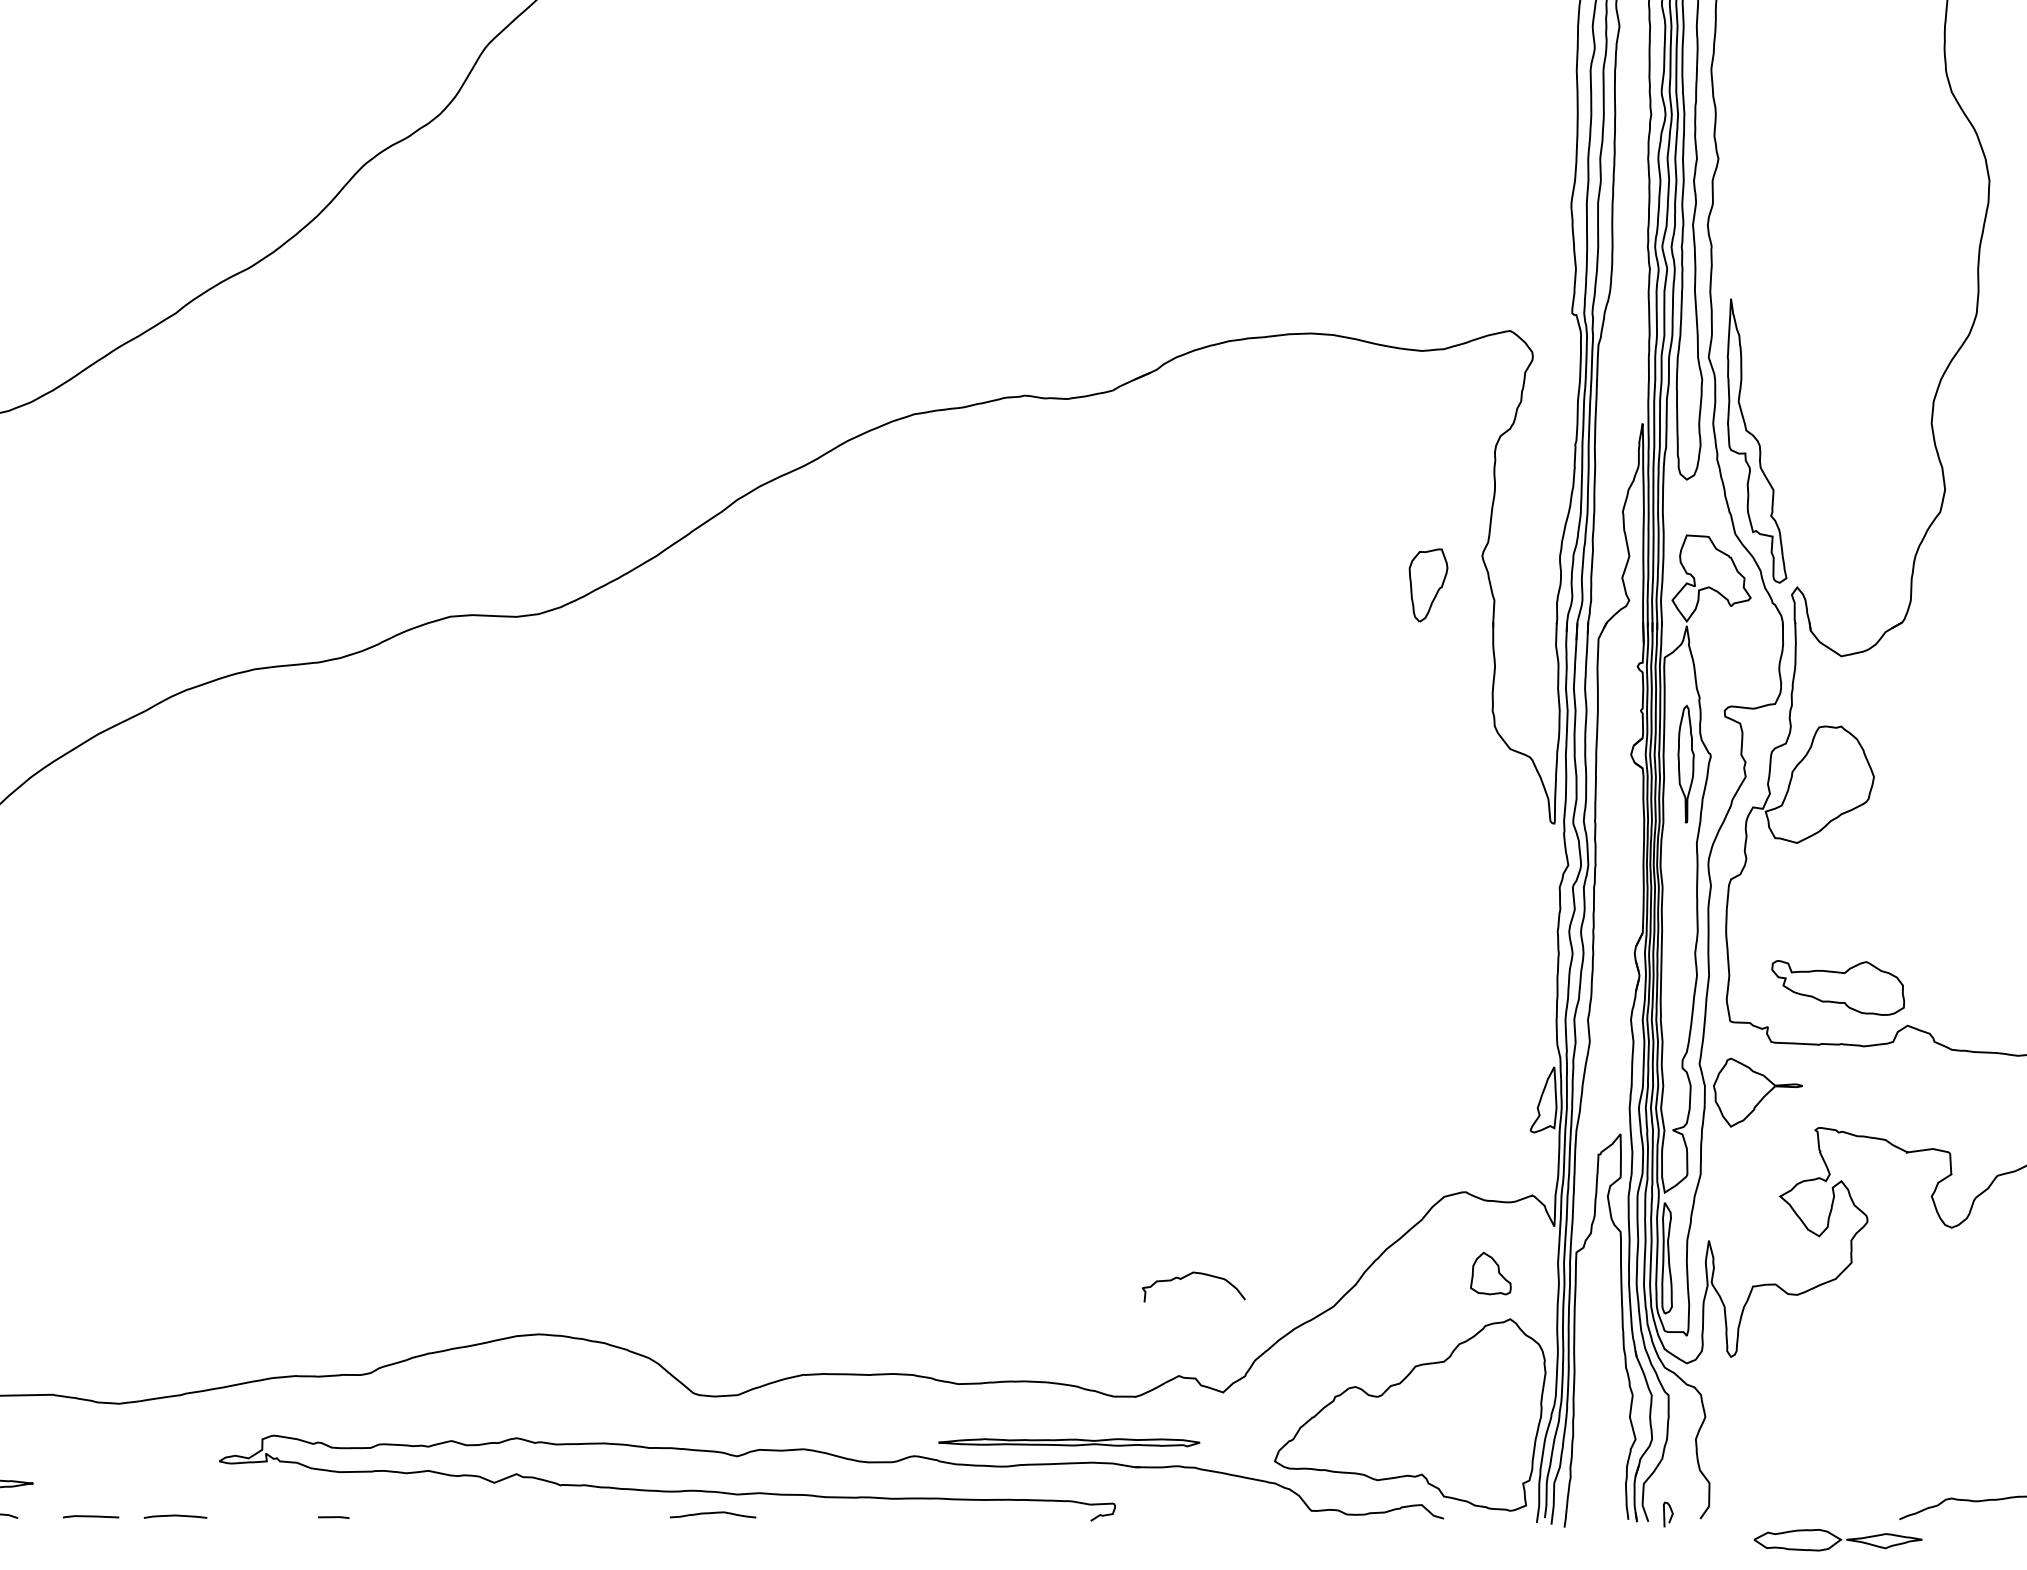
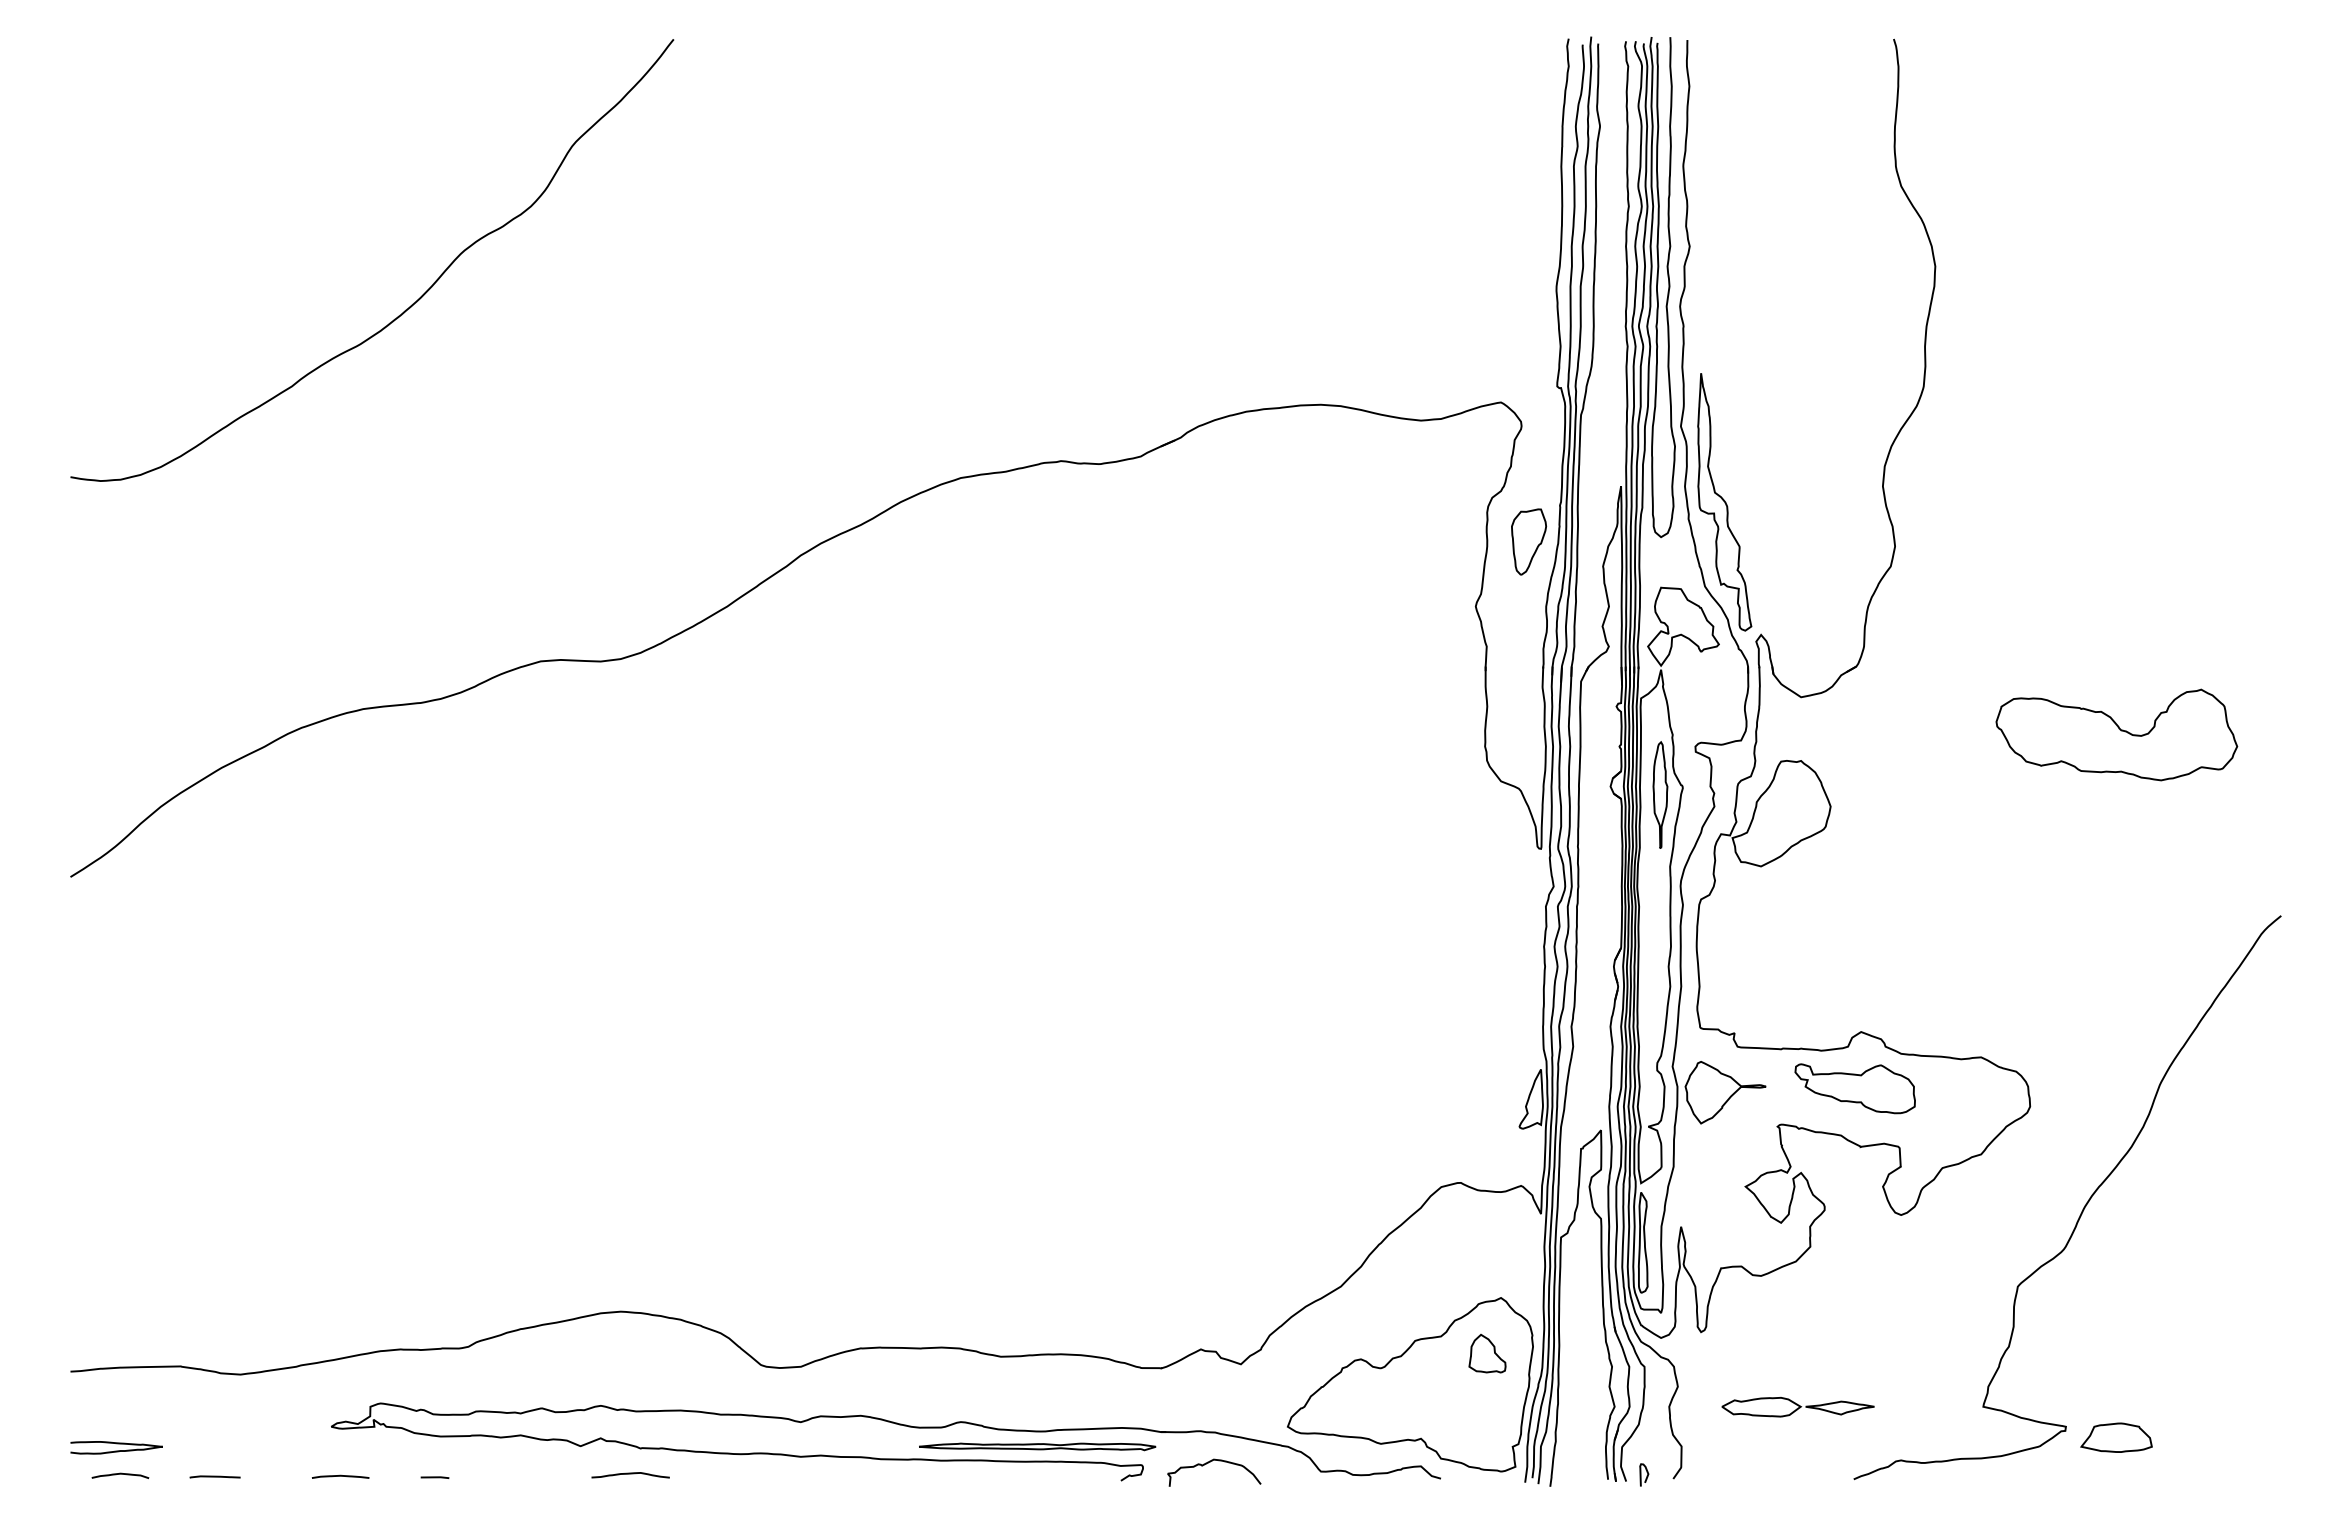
part: (1429, 584) -> (1529, 541), moved
part: (1837, 987) -> (1854, 1088), moved
part: (1490, 1273) -> (1487, 1353), moved
curve: (1189, 1275) -> (1210, 1462), moved
part: (1069, 1442) -> (1037, 1446), moved
curve: (712, 1514) -> (630, 1474), moved
curve: (175, 1516) -> (340, 1476), moved
part: (1837, 1539) -> (1797, 1406), moved

